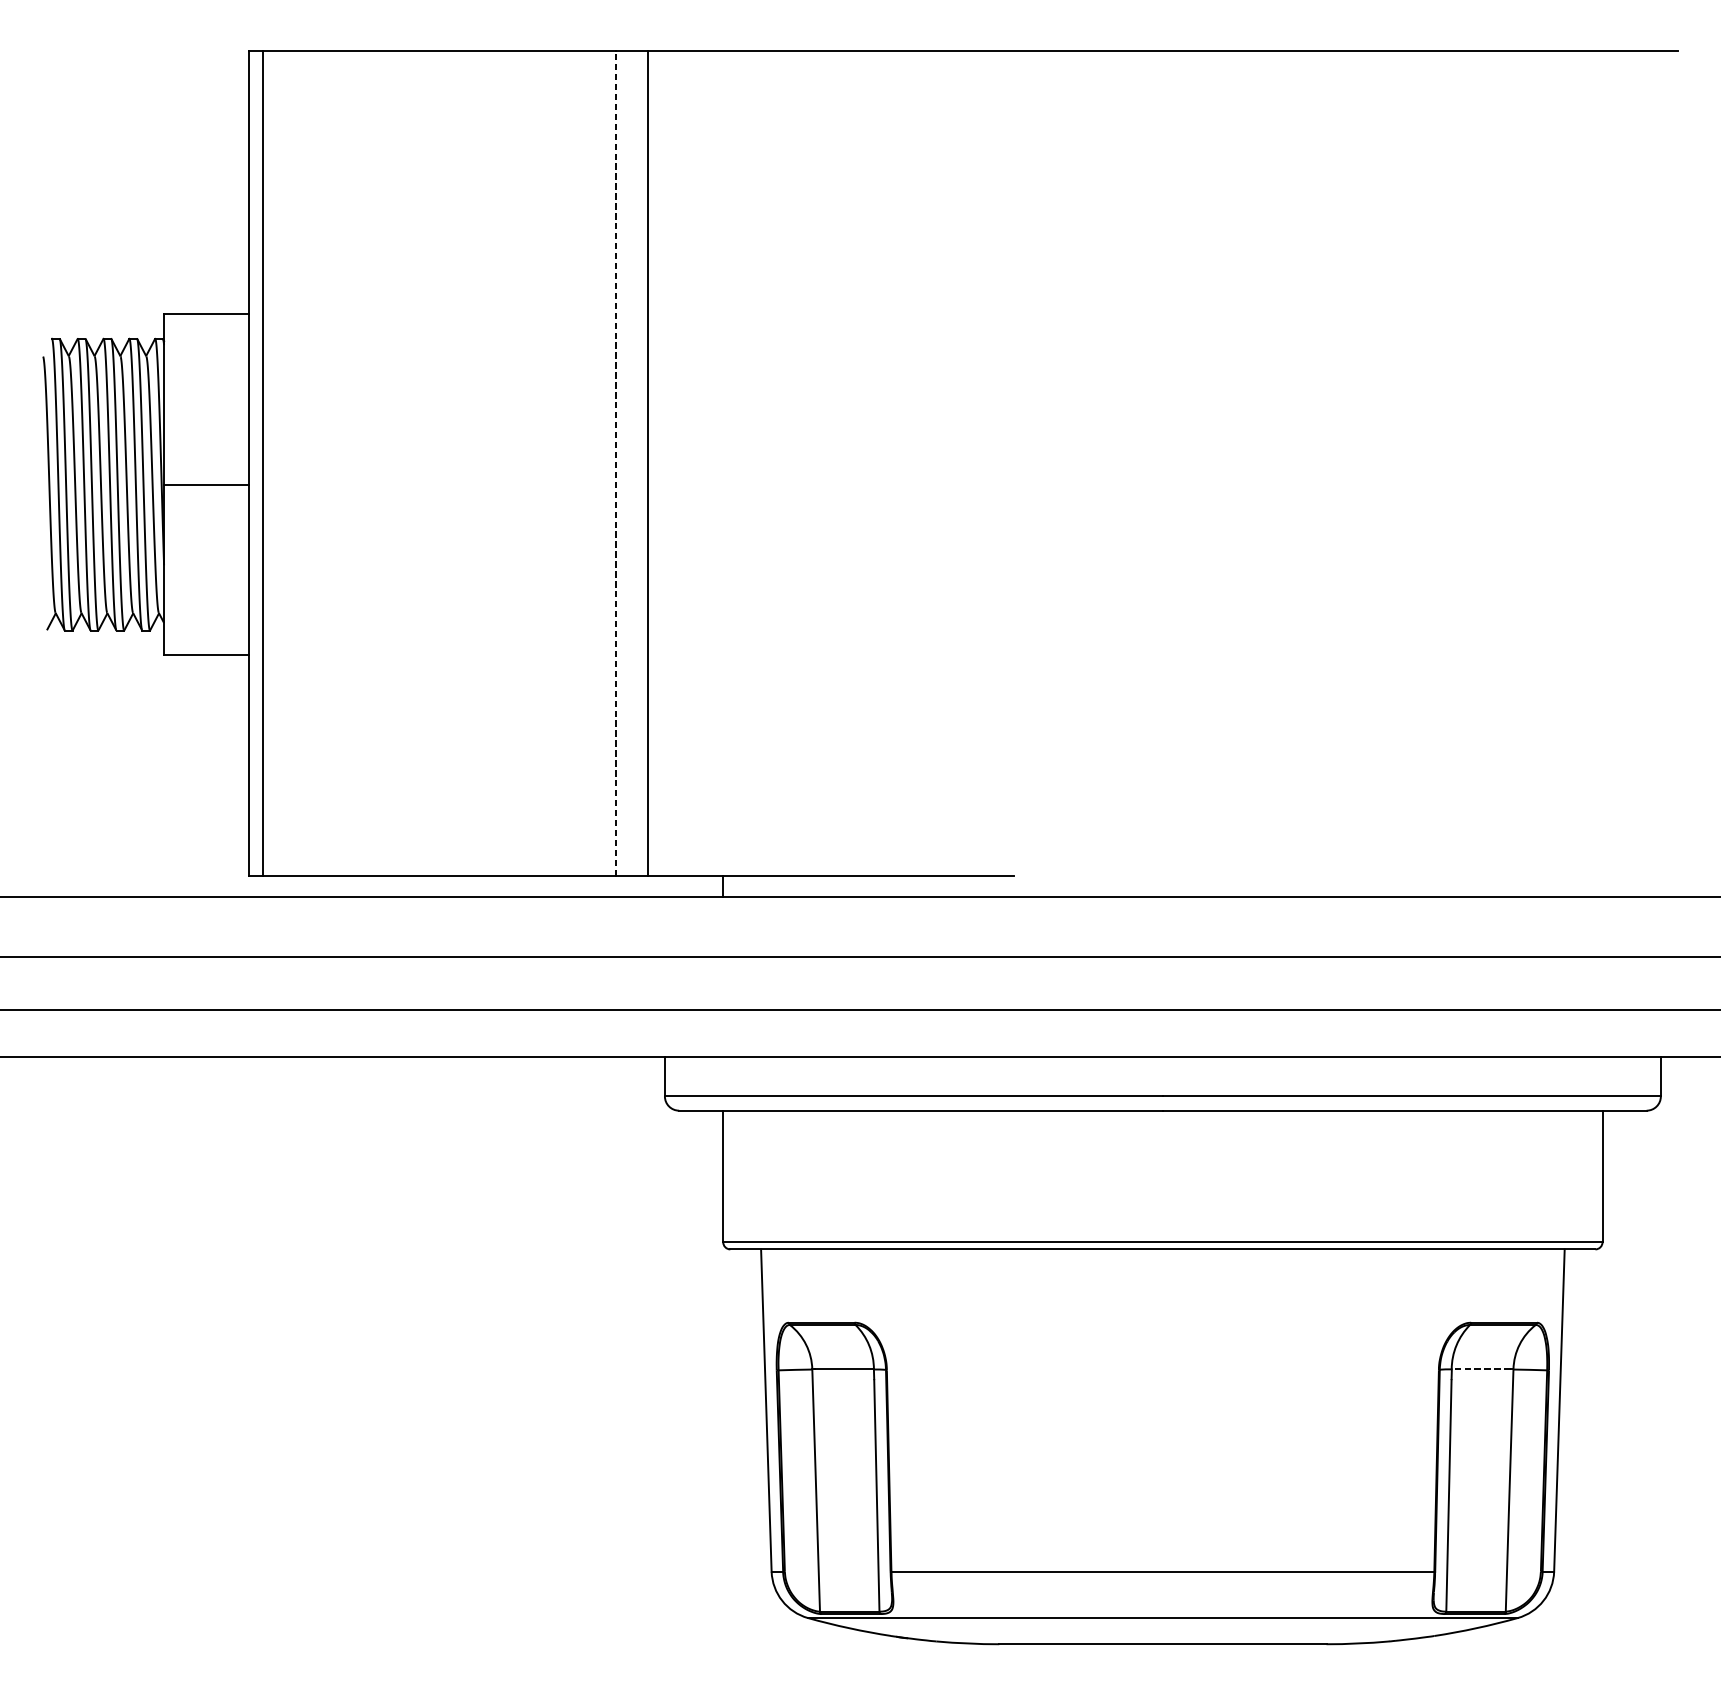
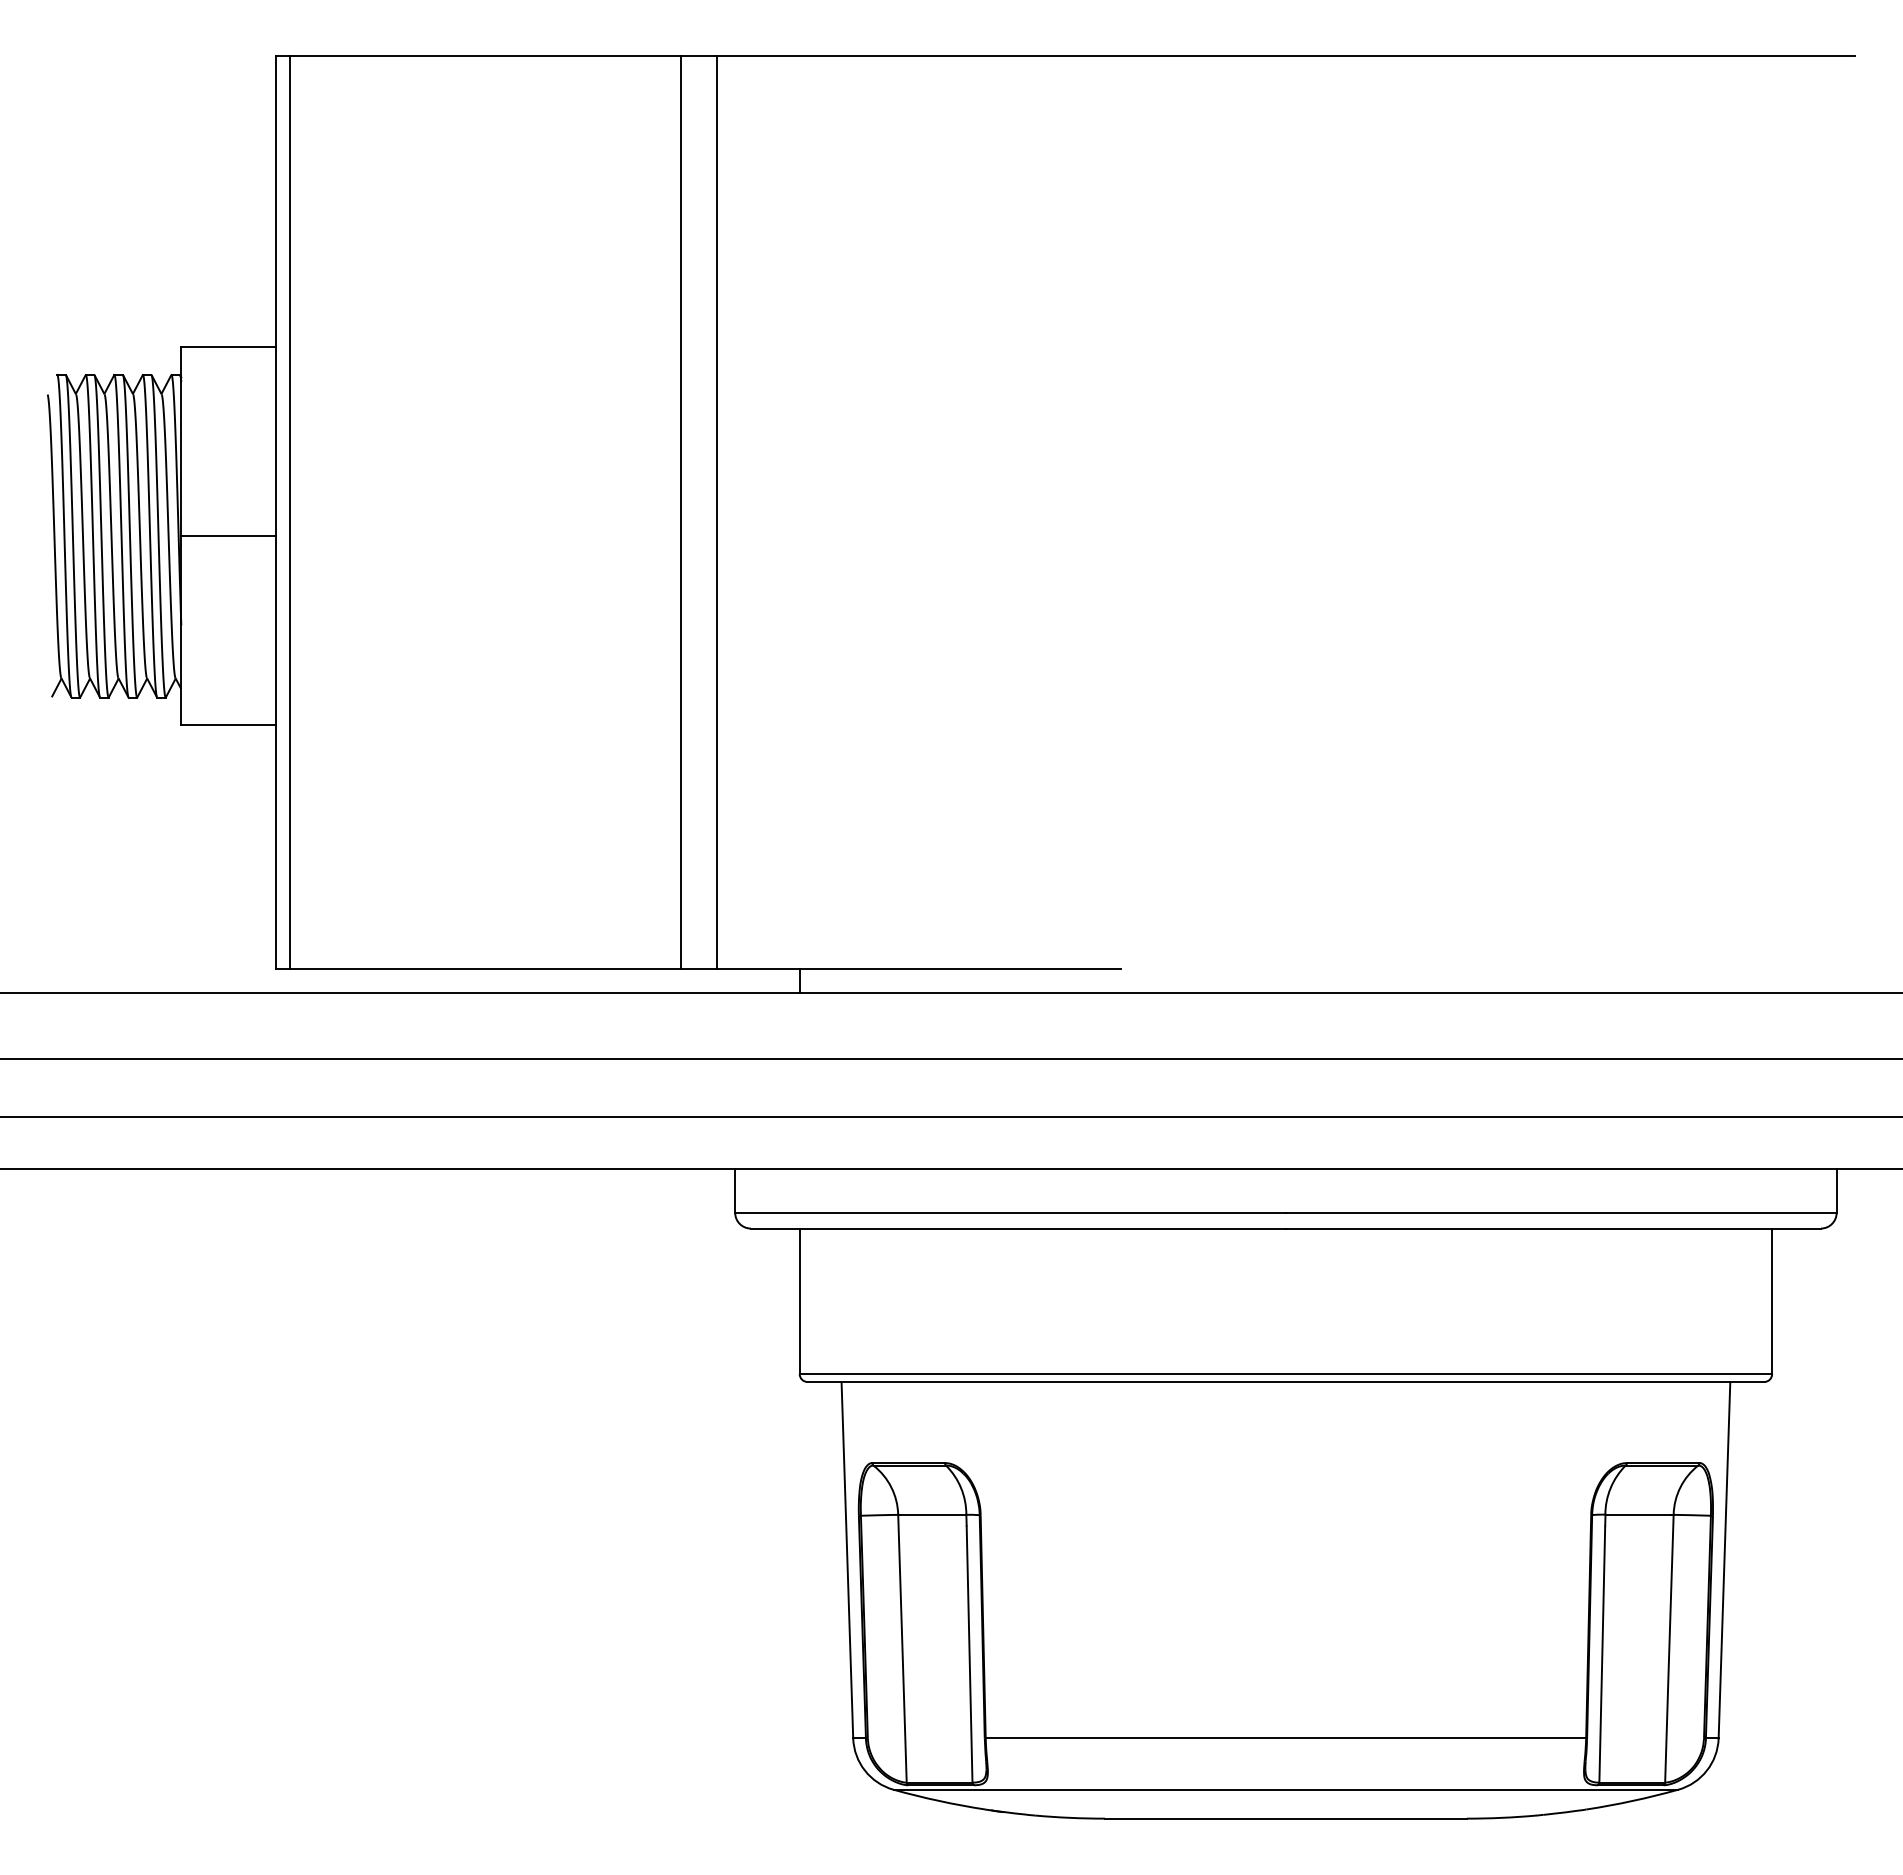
line: (616, 463) -> (681, 512), dashed -> solid
line: (1480, 1369) -> (1637, 1514), dashed -> solid

